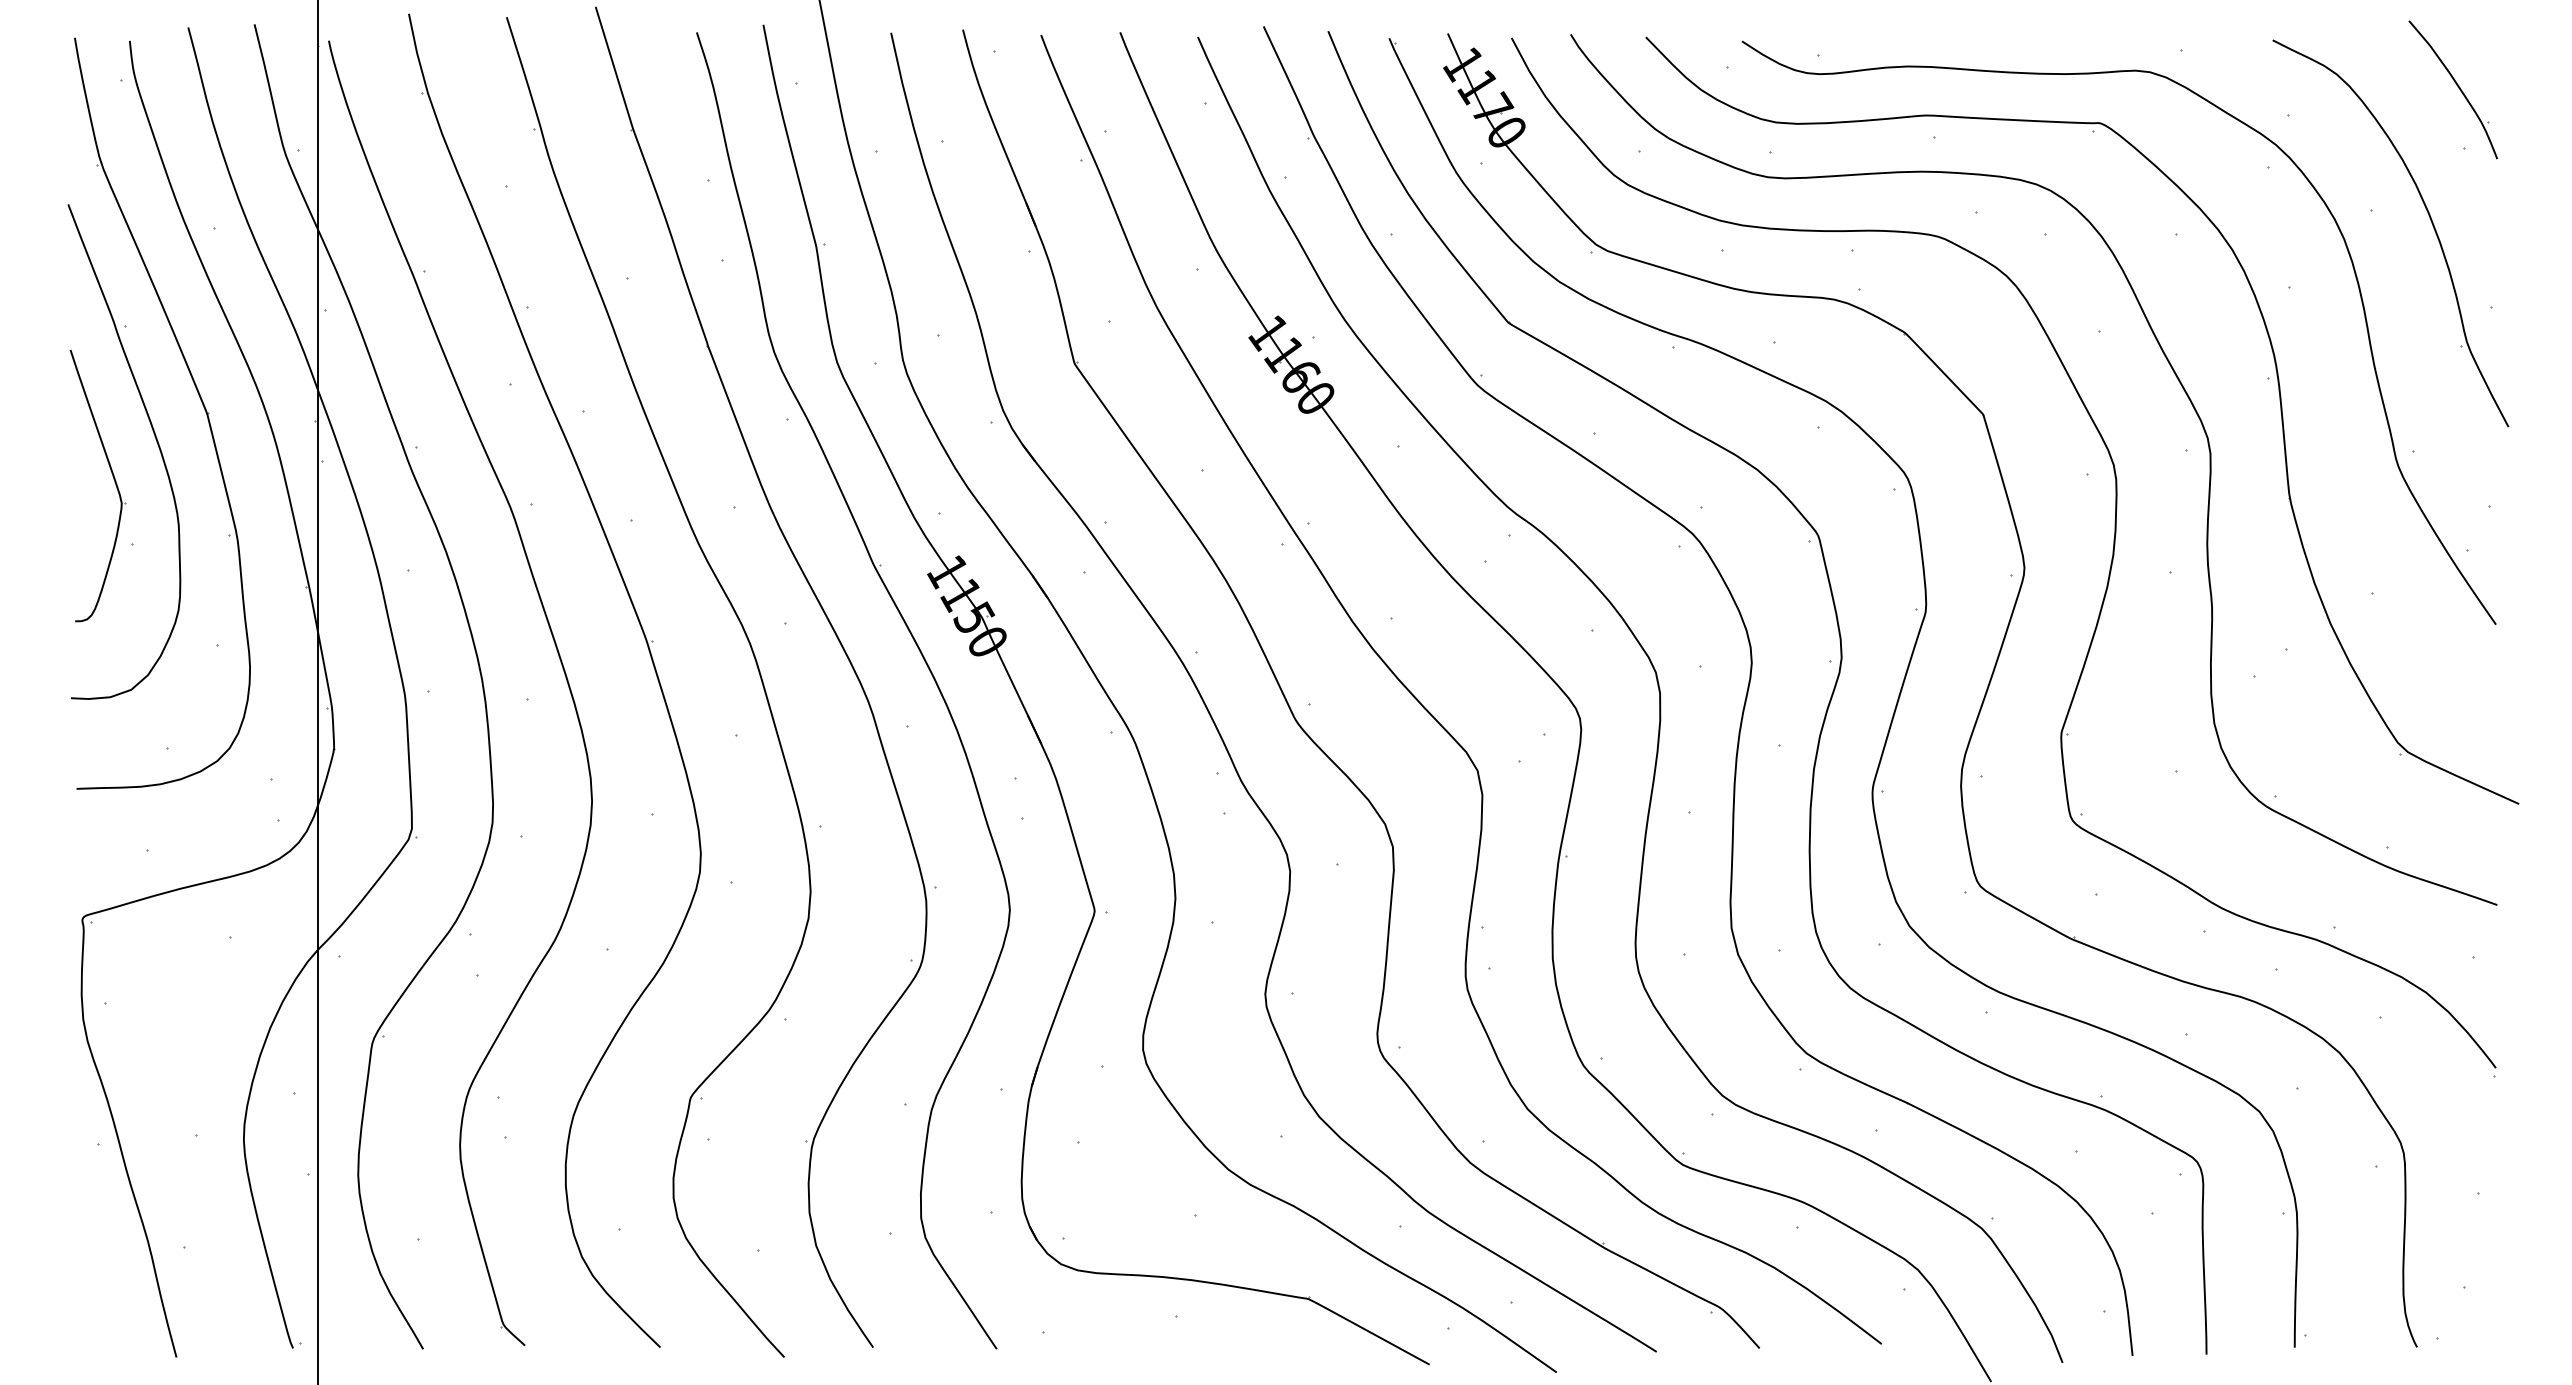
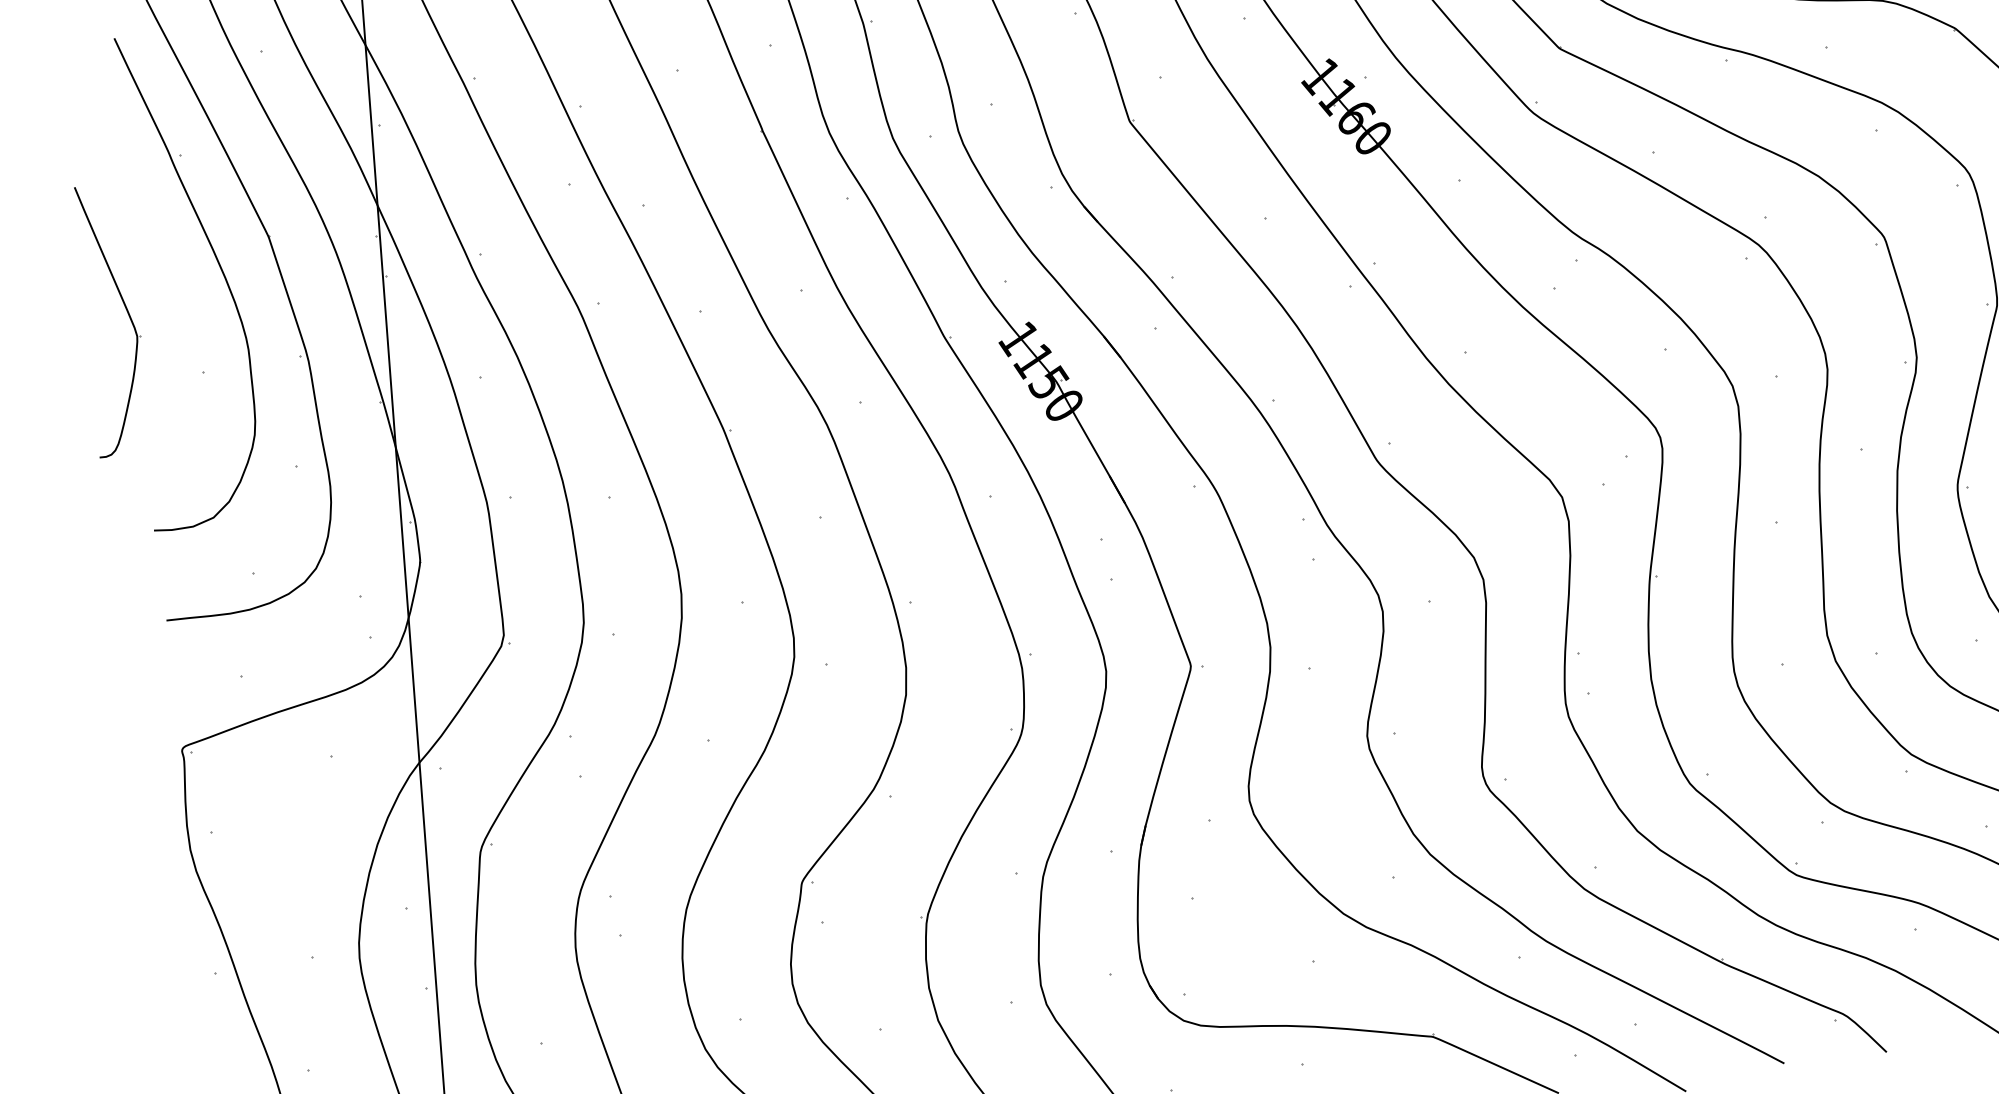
part: (113, 479) -> (127, 313), moved

